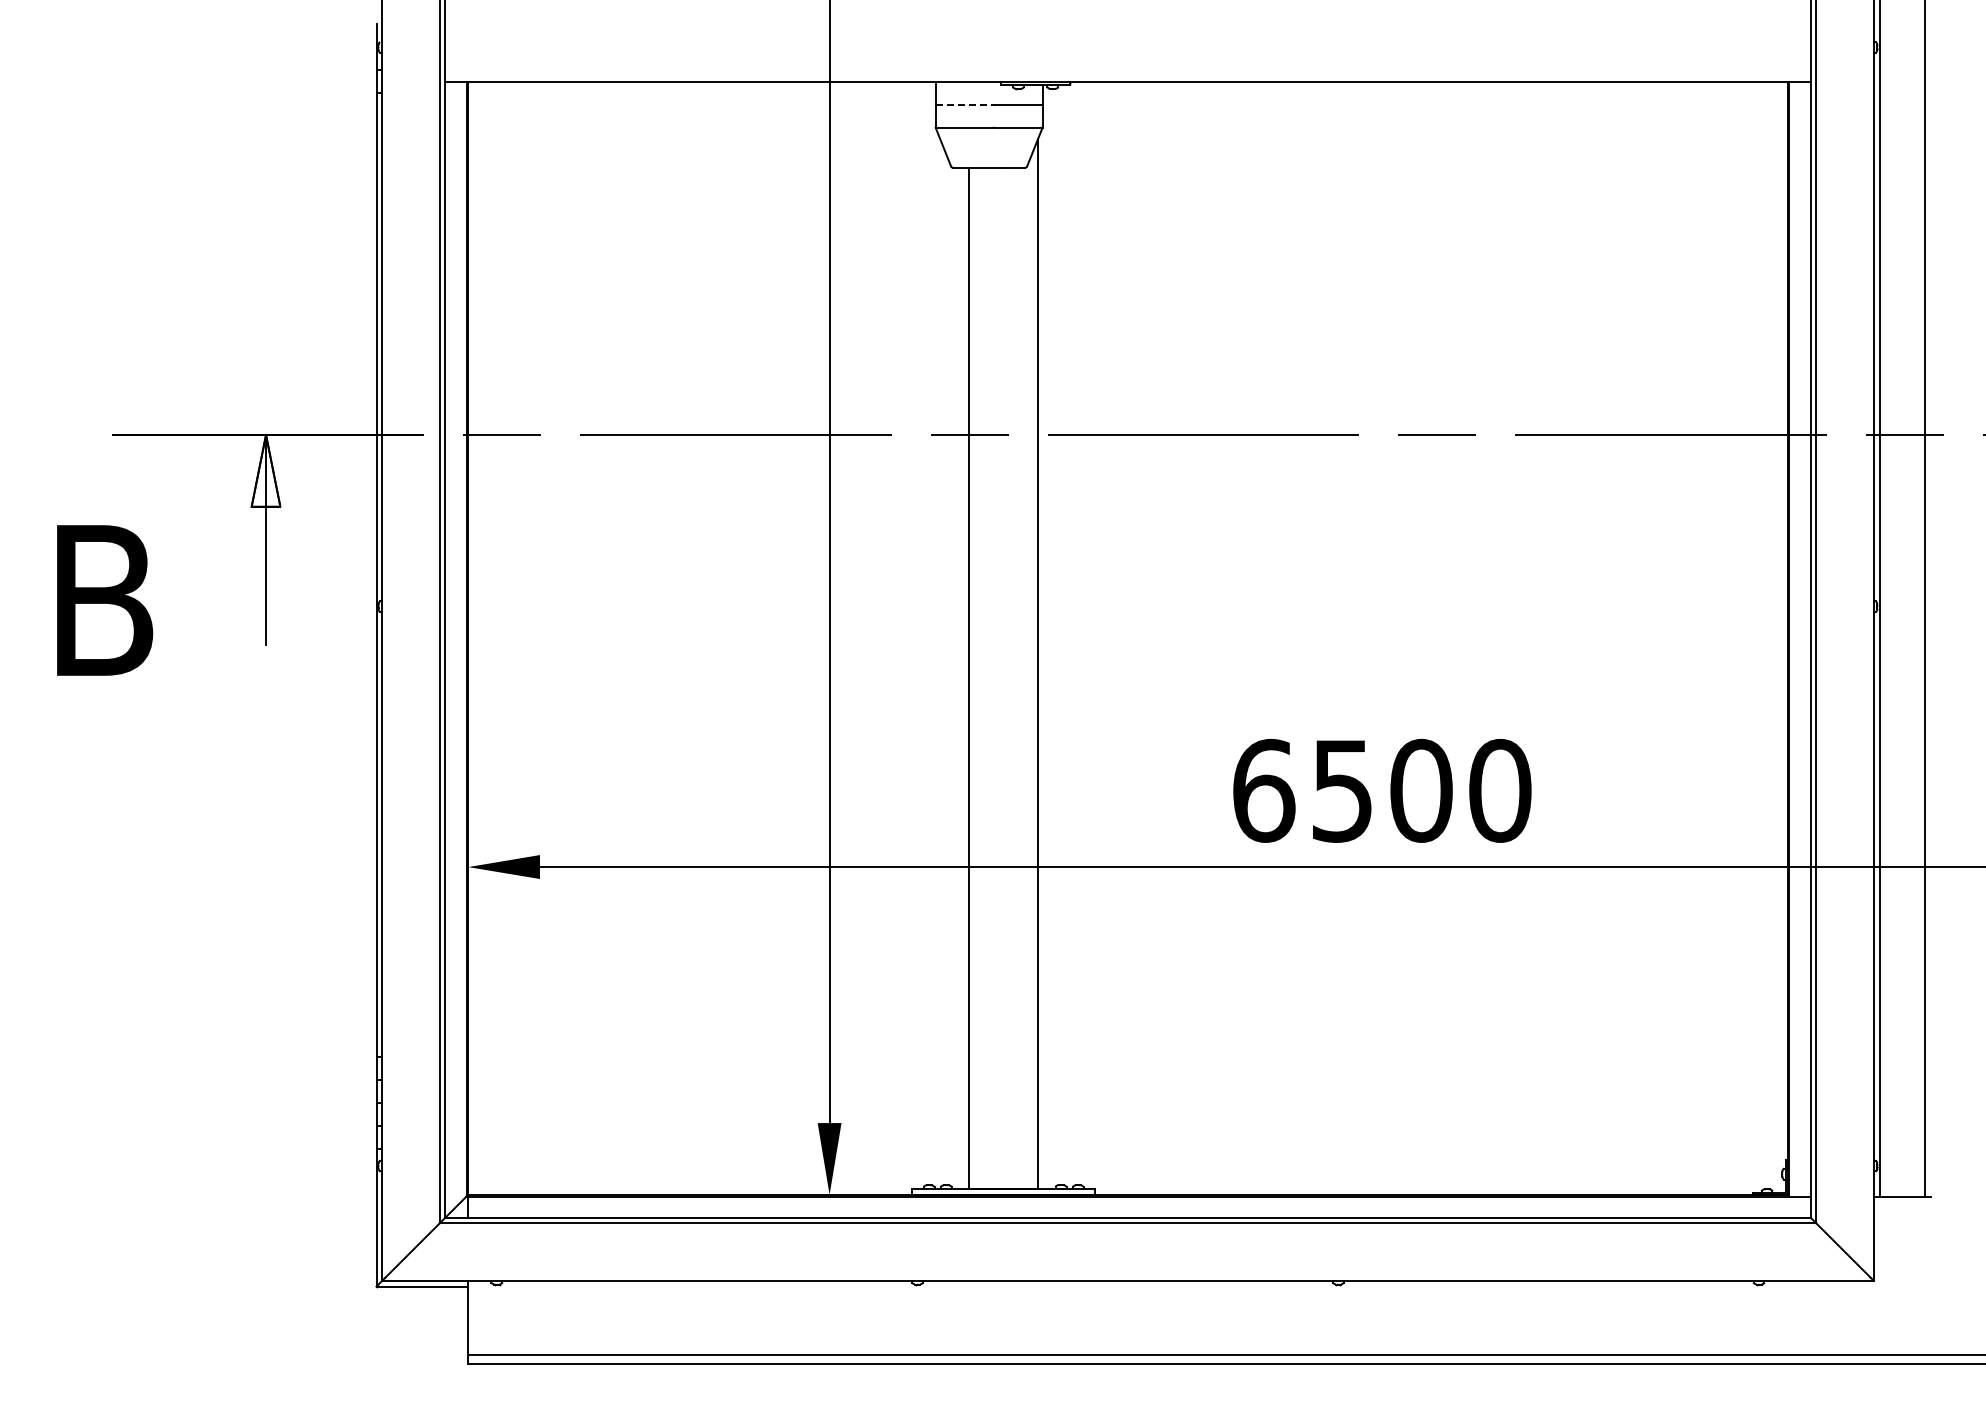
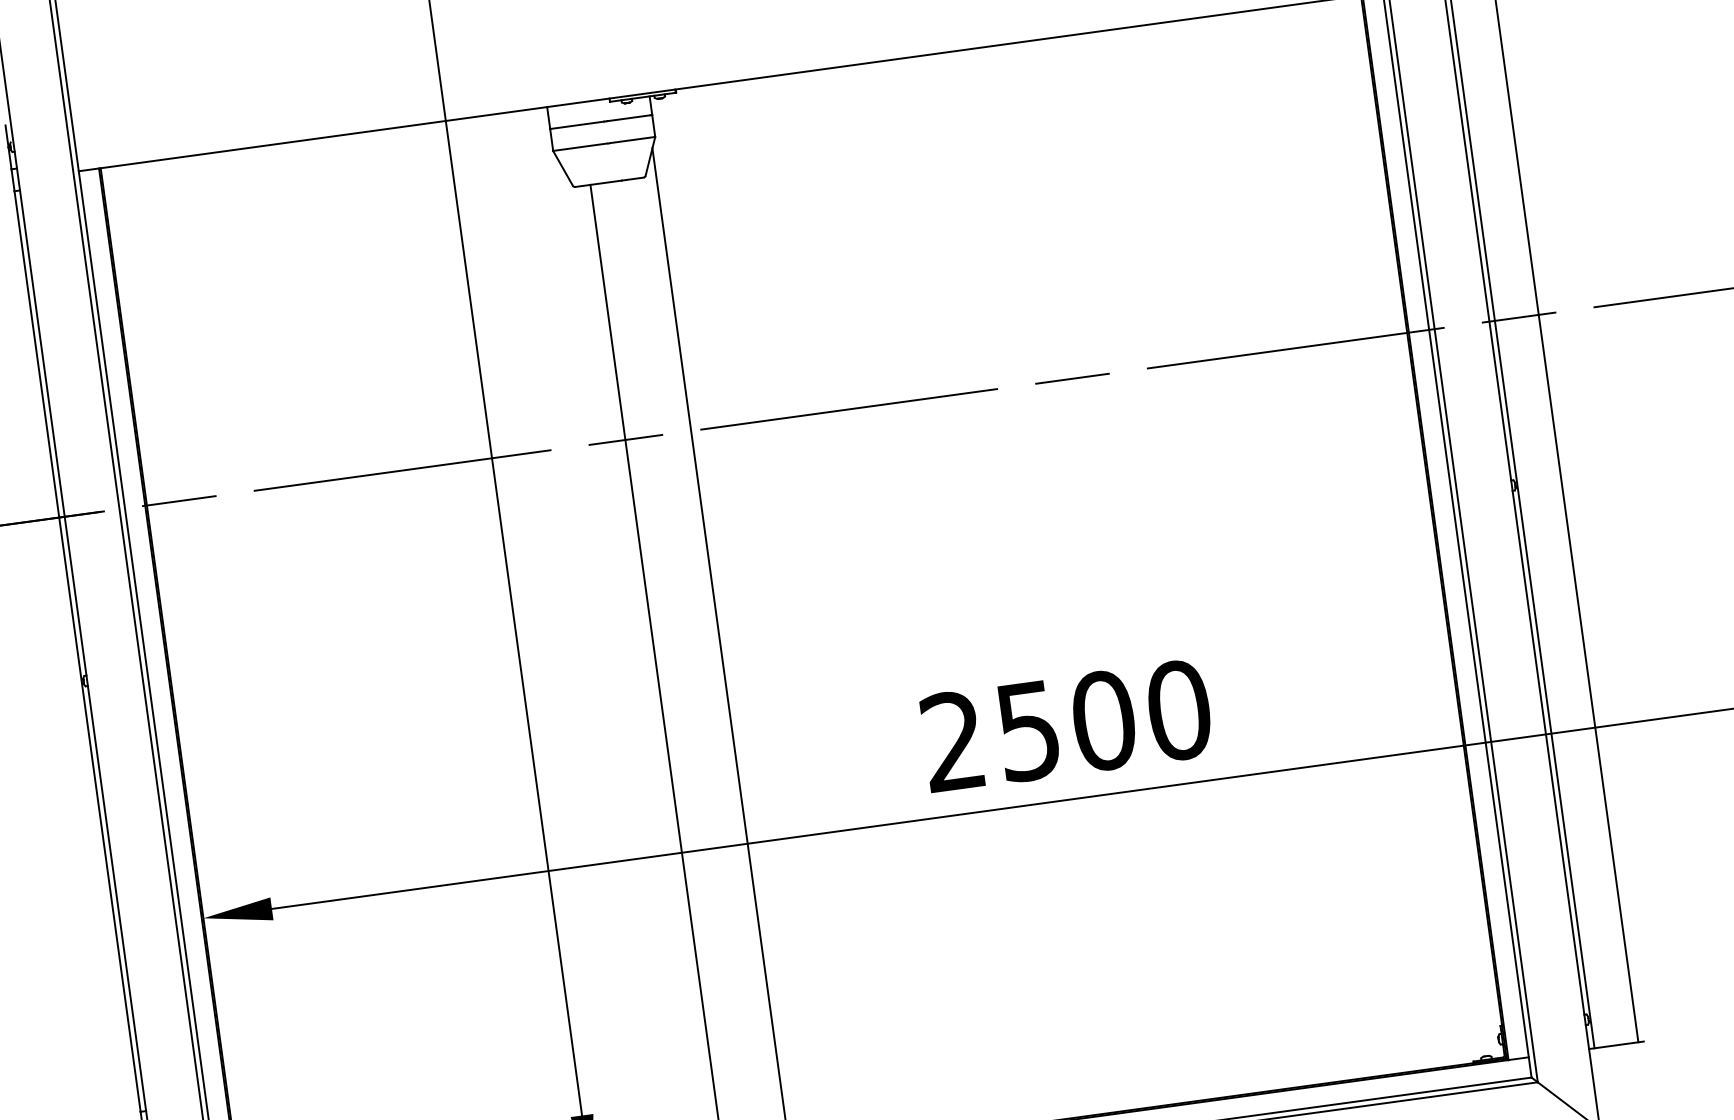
line: (964, 104) -> (577, 124), dashed -> solid
text: (1264, 790) -> (953, 740), 6500 -> 2500

